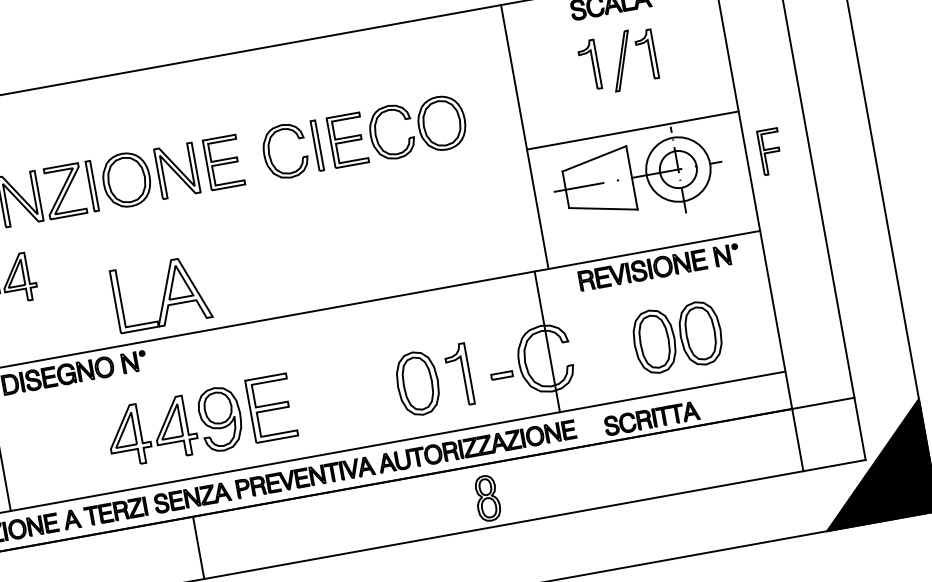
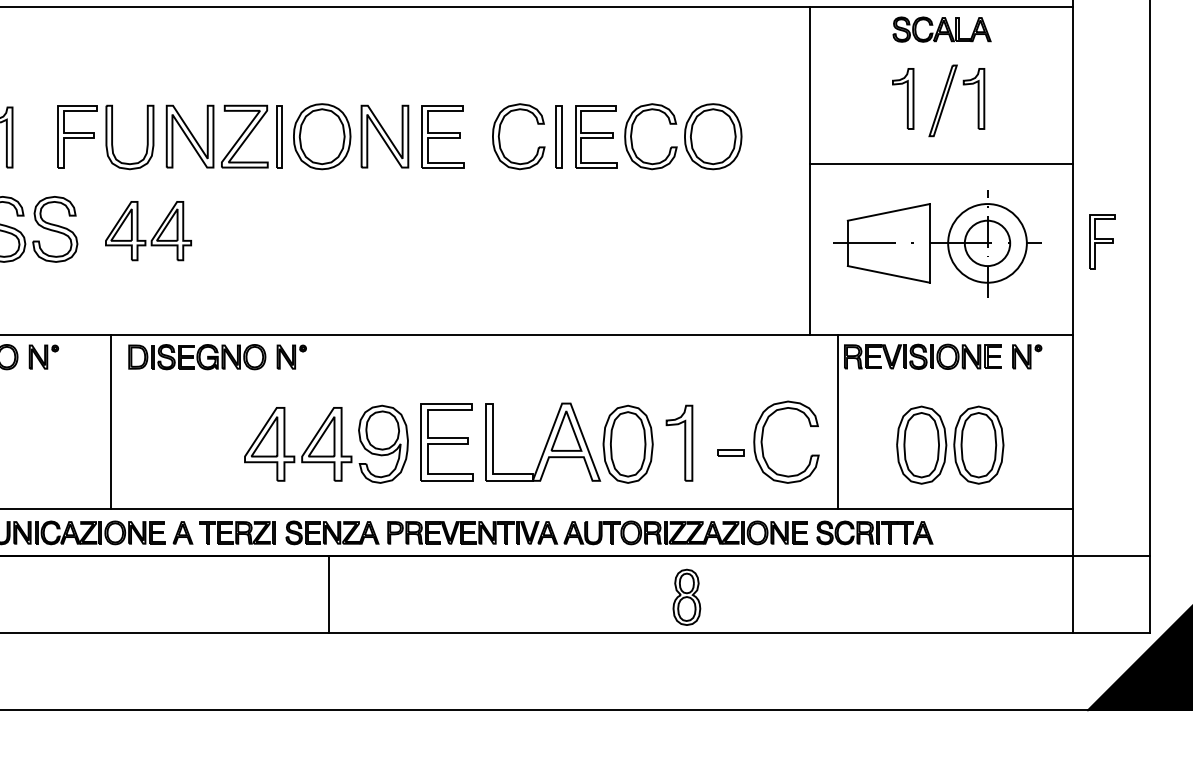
line: (632, 130) -> (940, 163), moved
part: (161, 293) -> (543, 441), moved
line: (547, 341) -> (837, 421), moved
part: (651, 418) -> (874, 532), moved

